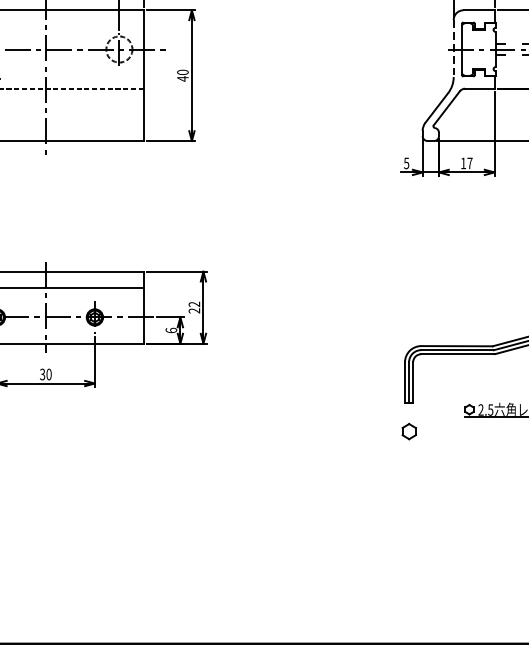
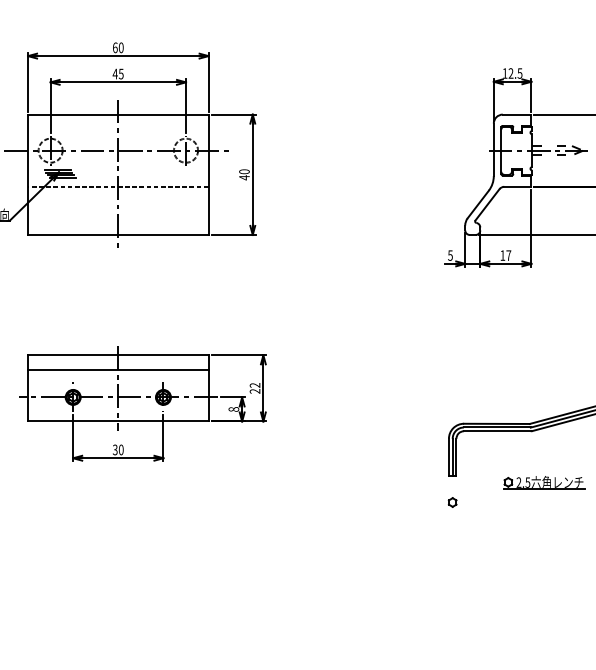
line: (453, 49) -> (493, 150), dashed -> solid
text: (170, 330) -> (233, 409), 6 -> 8
part: (408, 431) -> (452, 502), size x0.62

